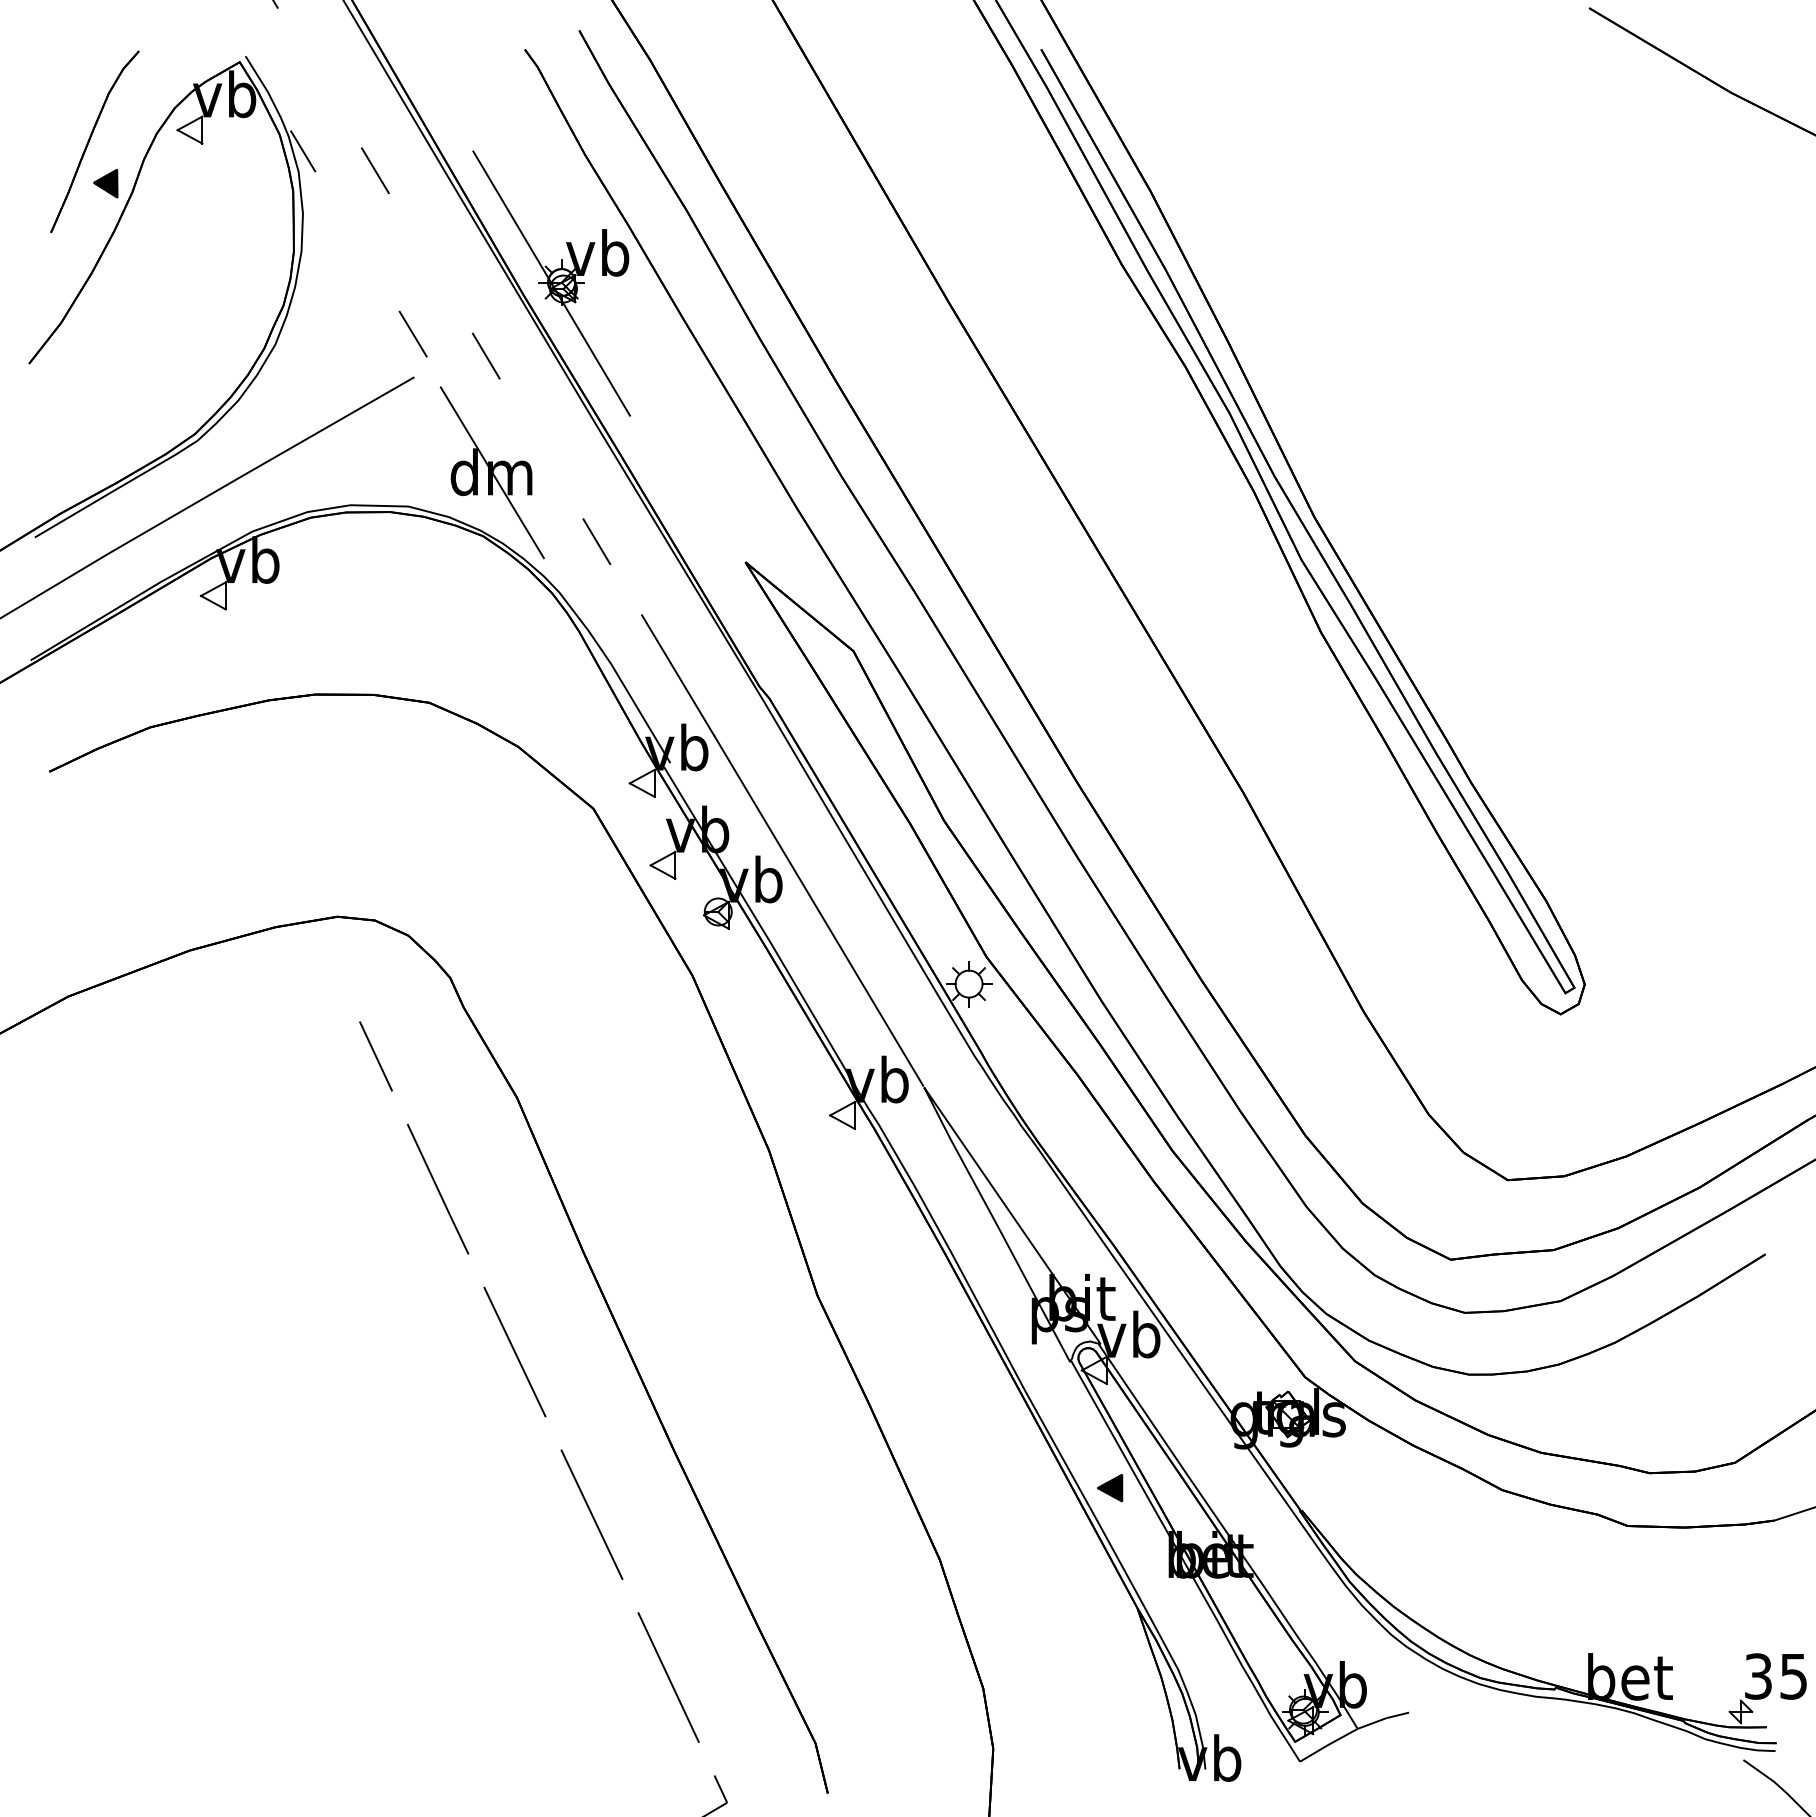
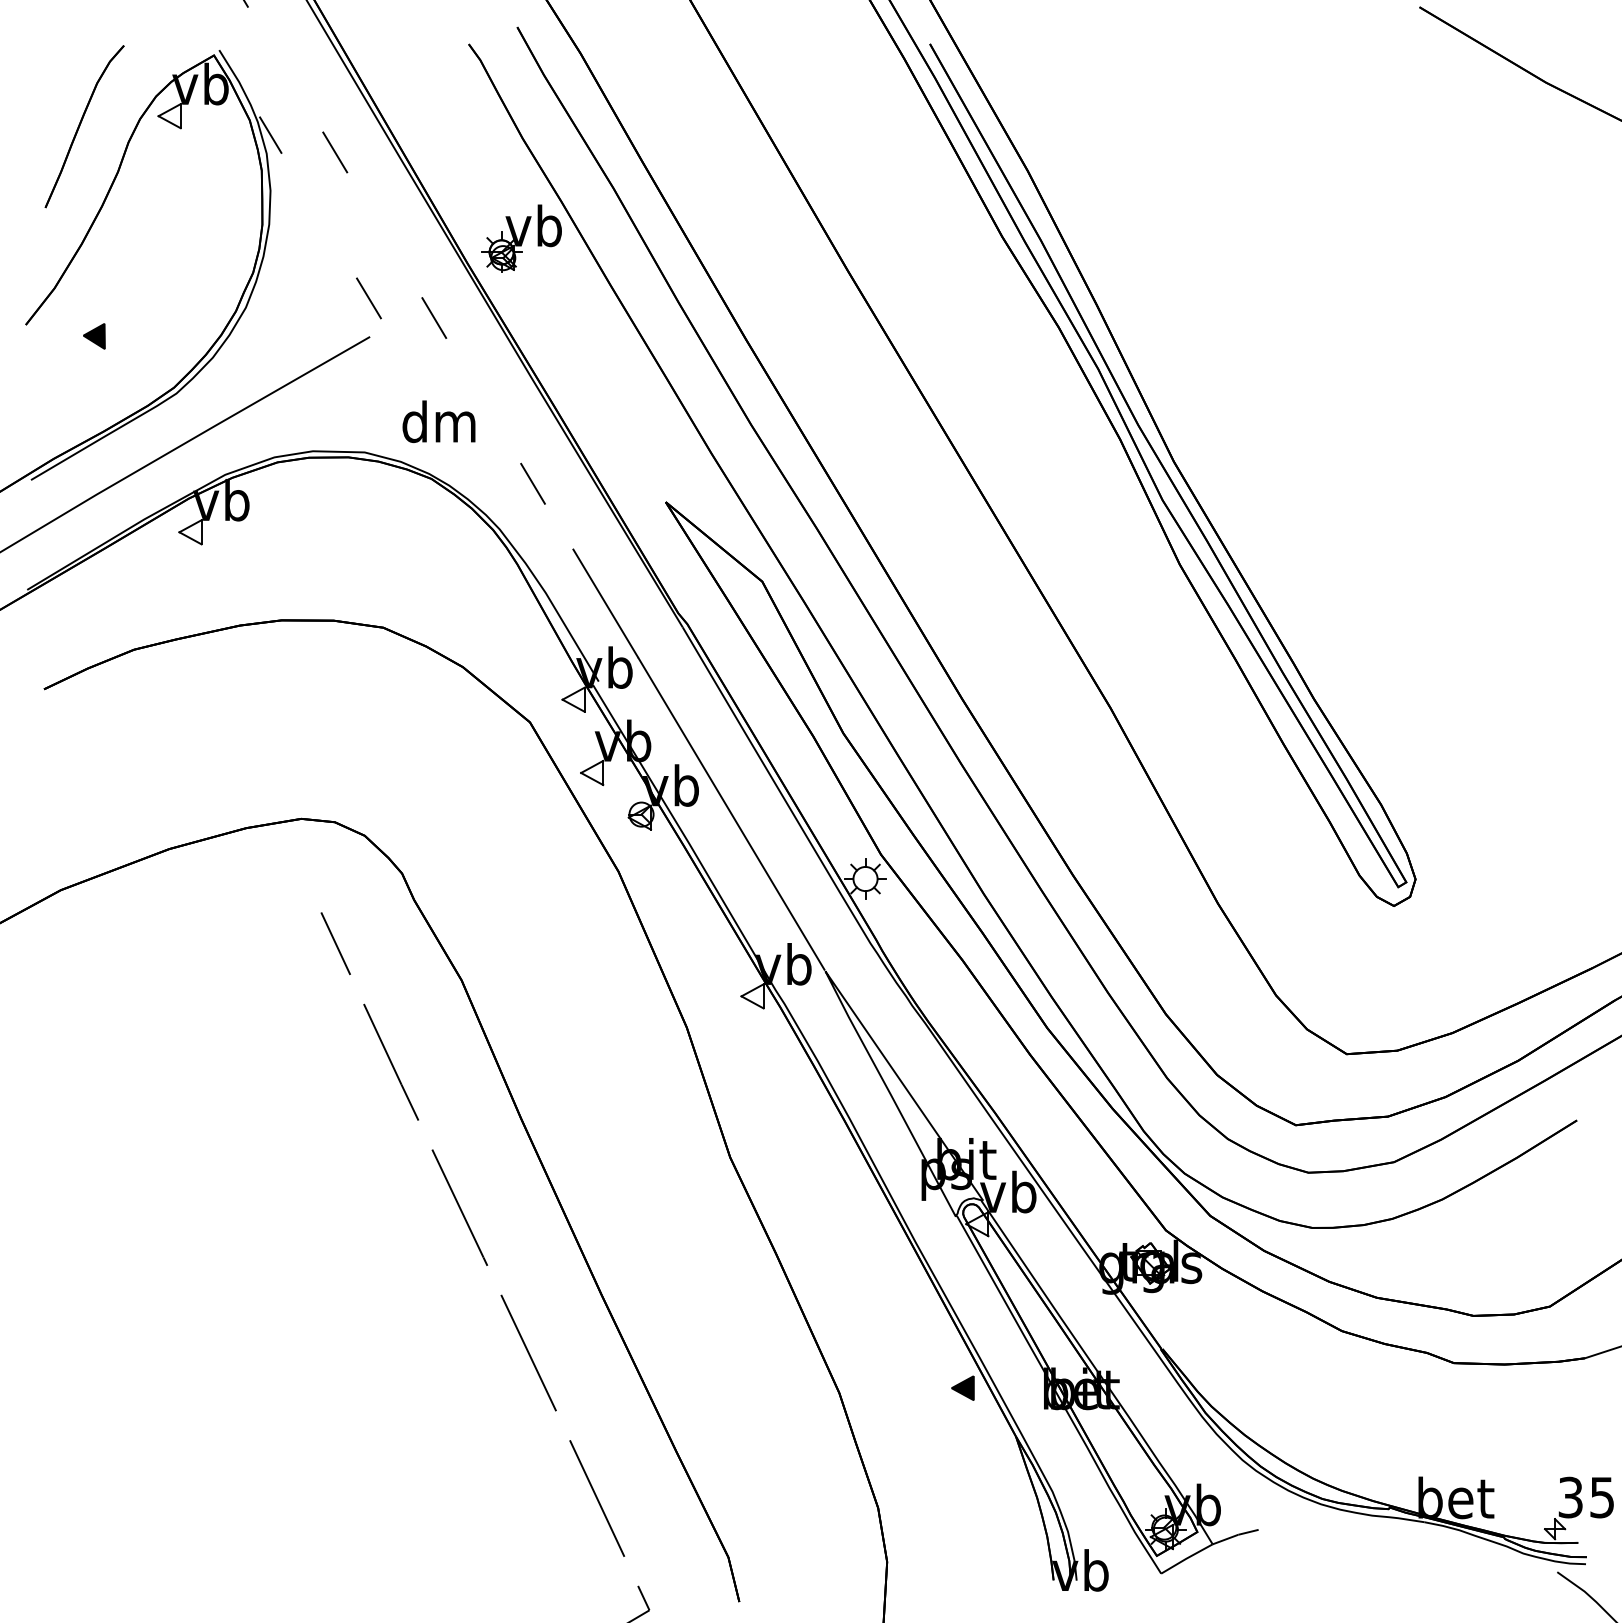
part: (105, 183) -> (94, 336), moved
line: (551, 283) -> (492, 253), removed
line: (491, 472) -> (438, 422), removed
part: (1110, 1488) -> (963, 1388), moved

